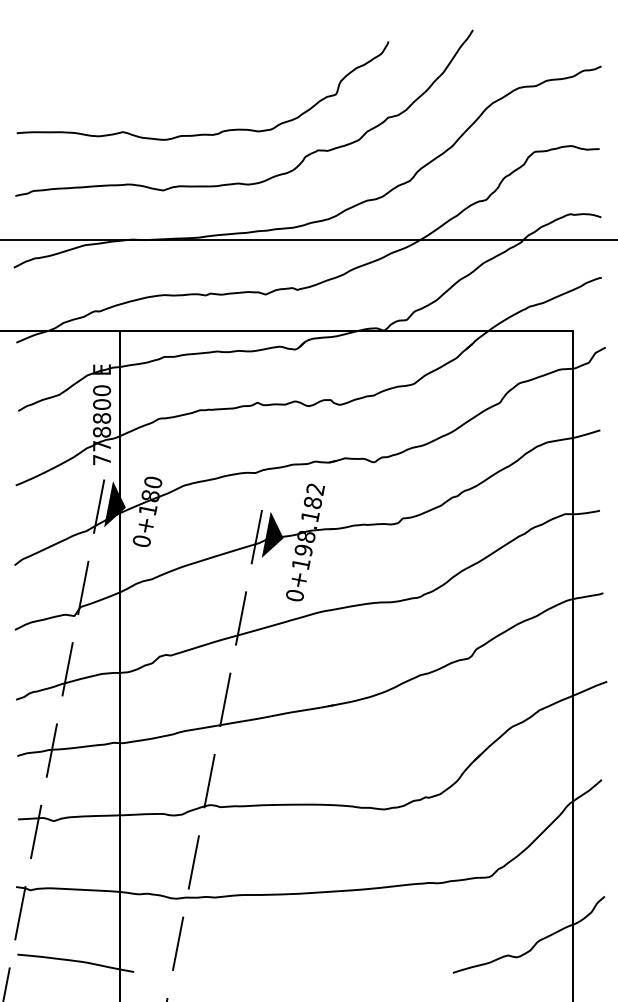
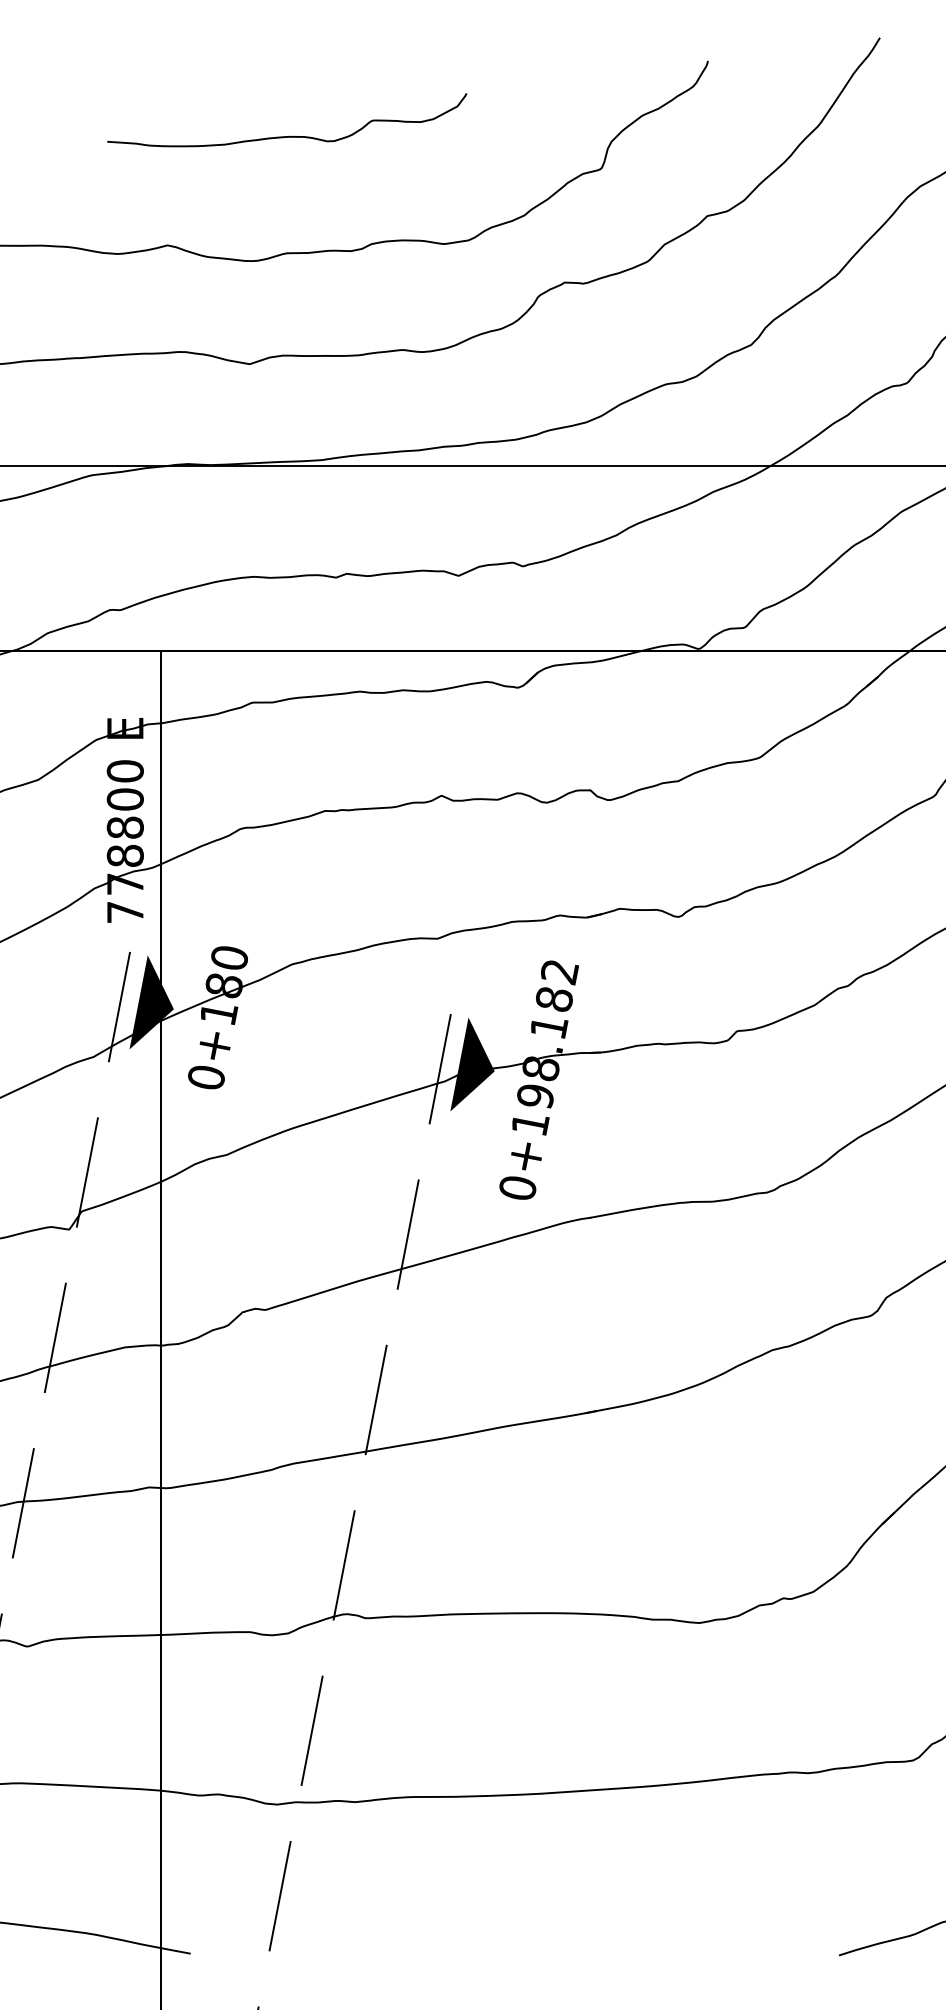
curve: (181, 77) -> (287, 134), added

